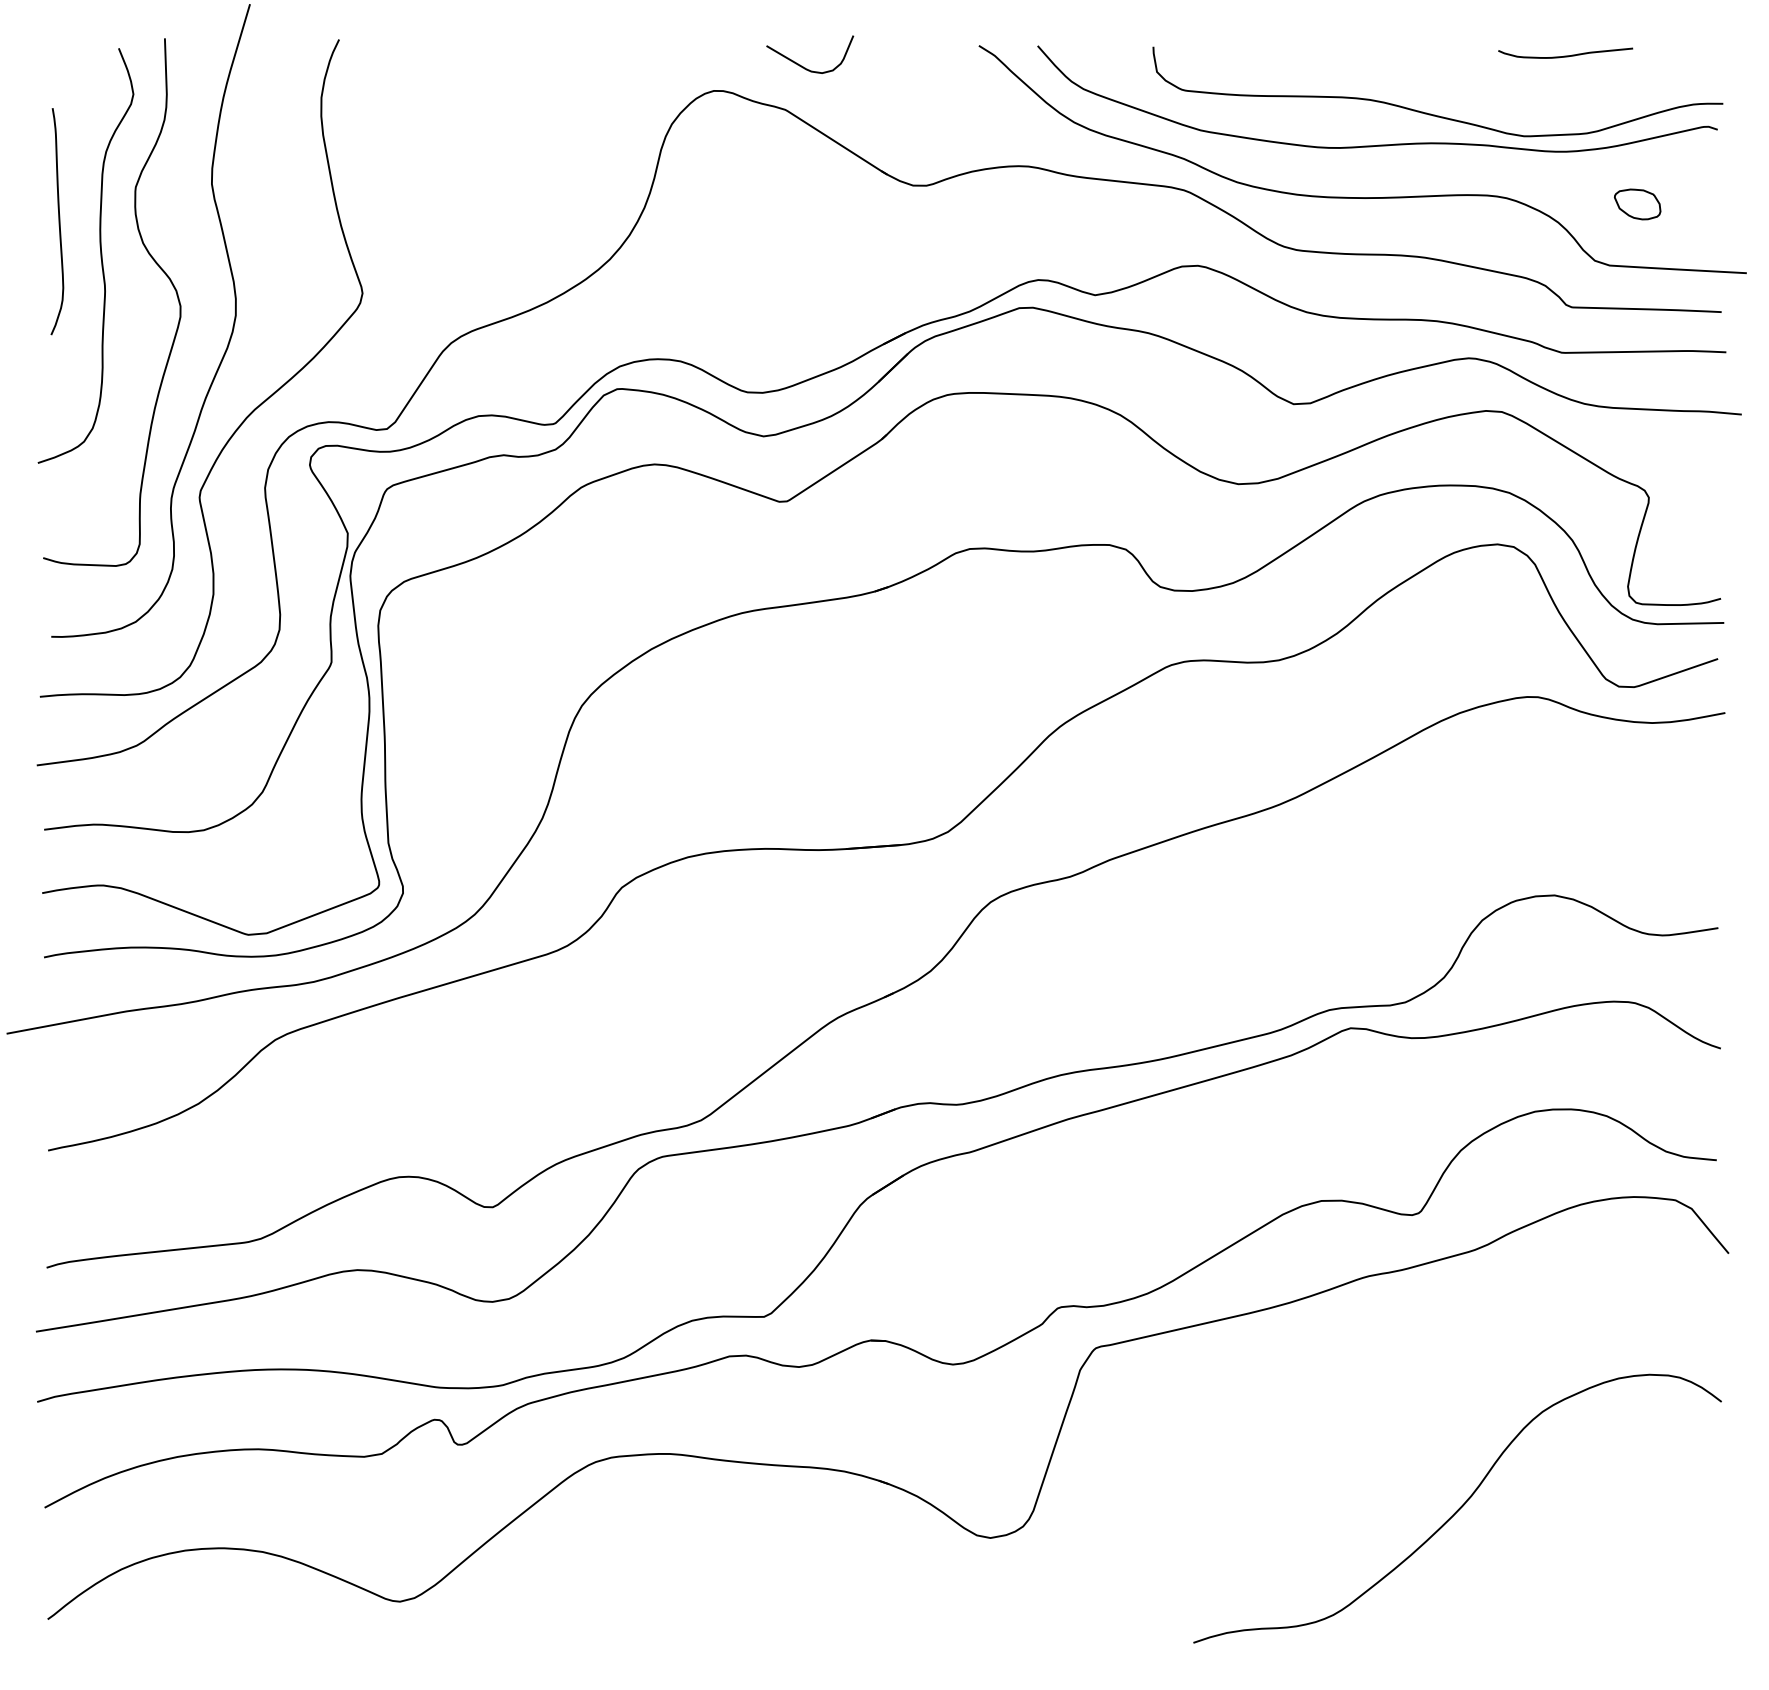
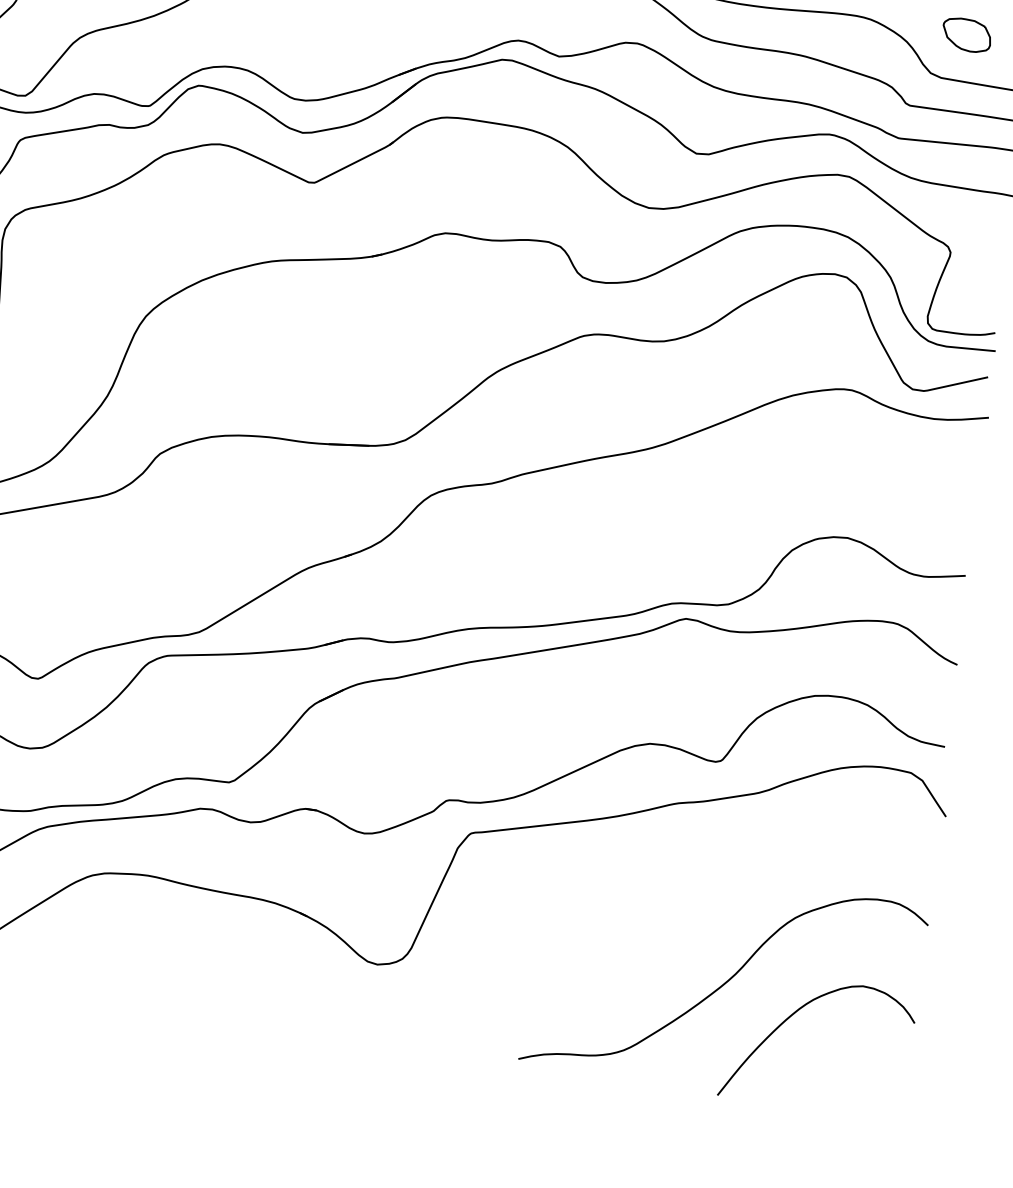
part: (1637, 204) -> (966, 35), size x1.43
curve: (1552, 1544) -> (791, 1016), added

